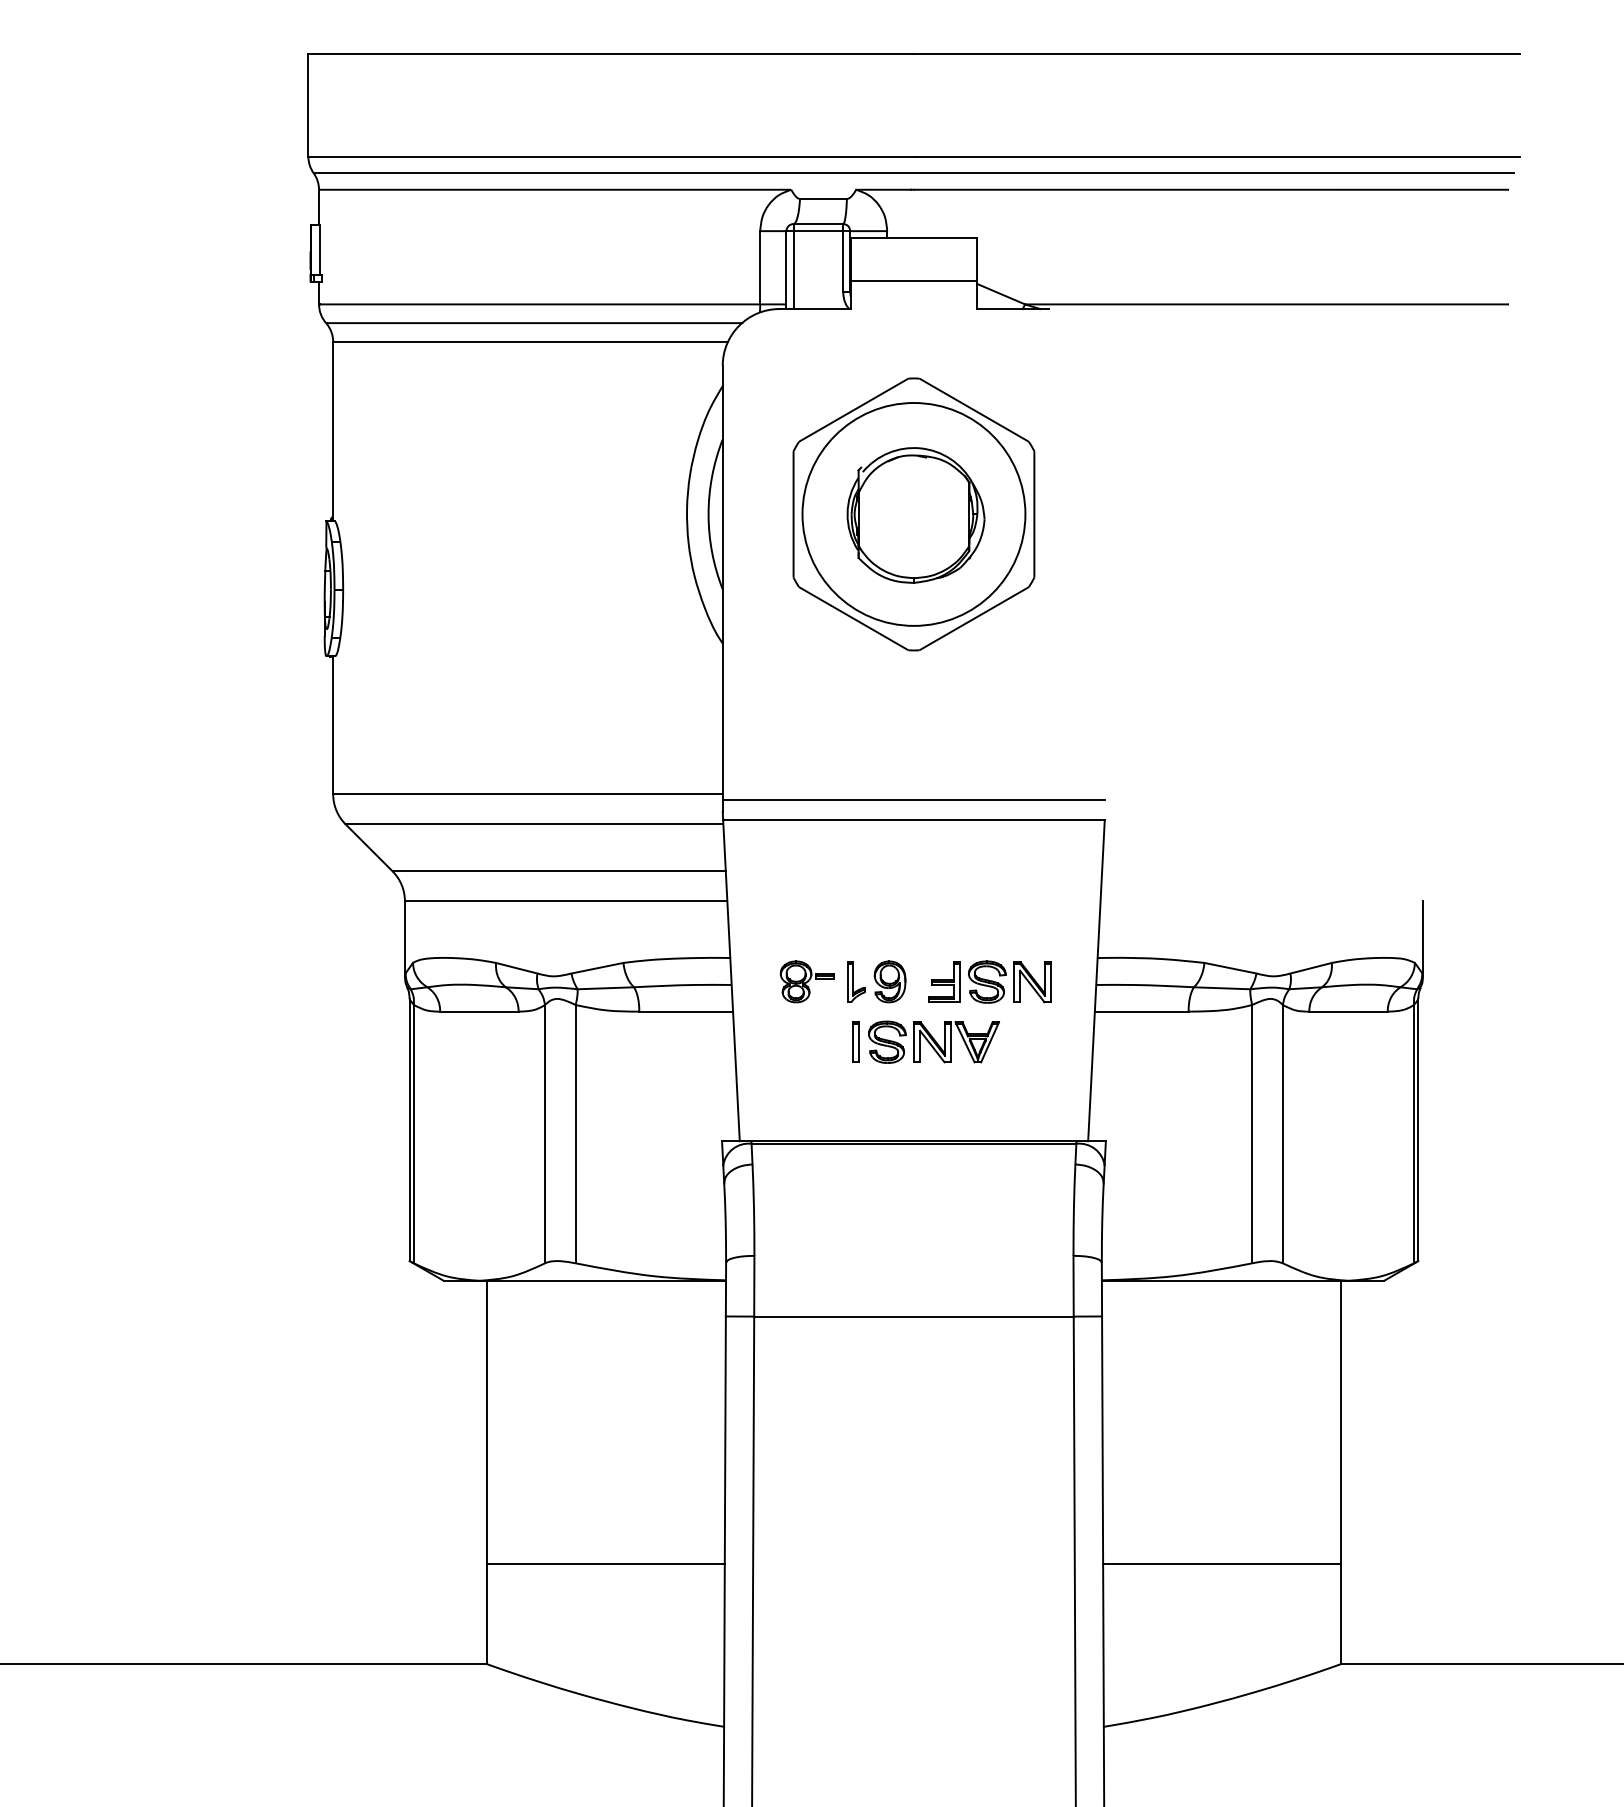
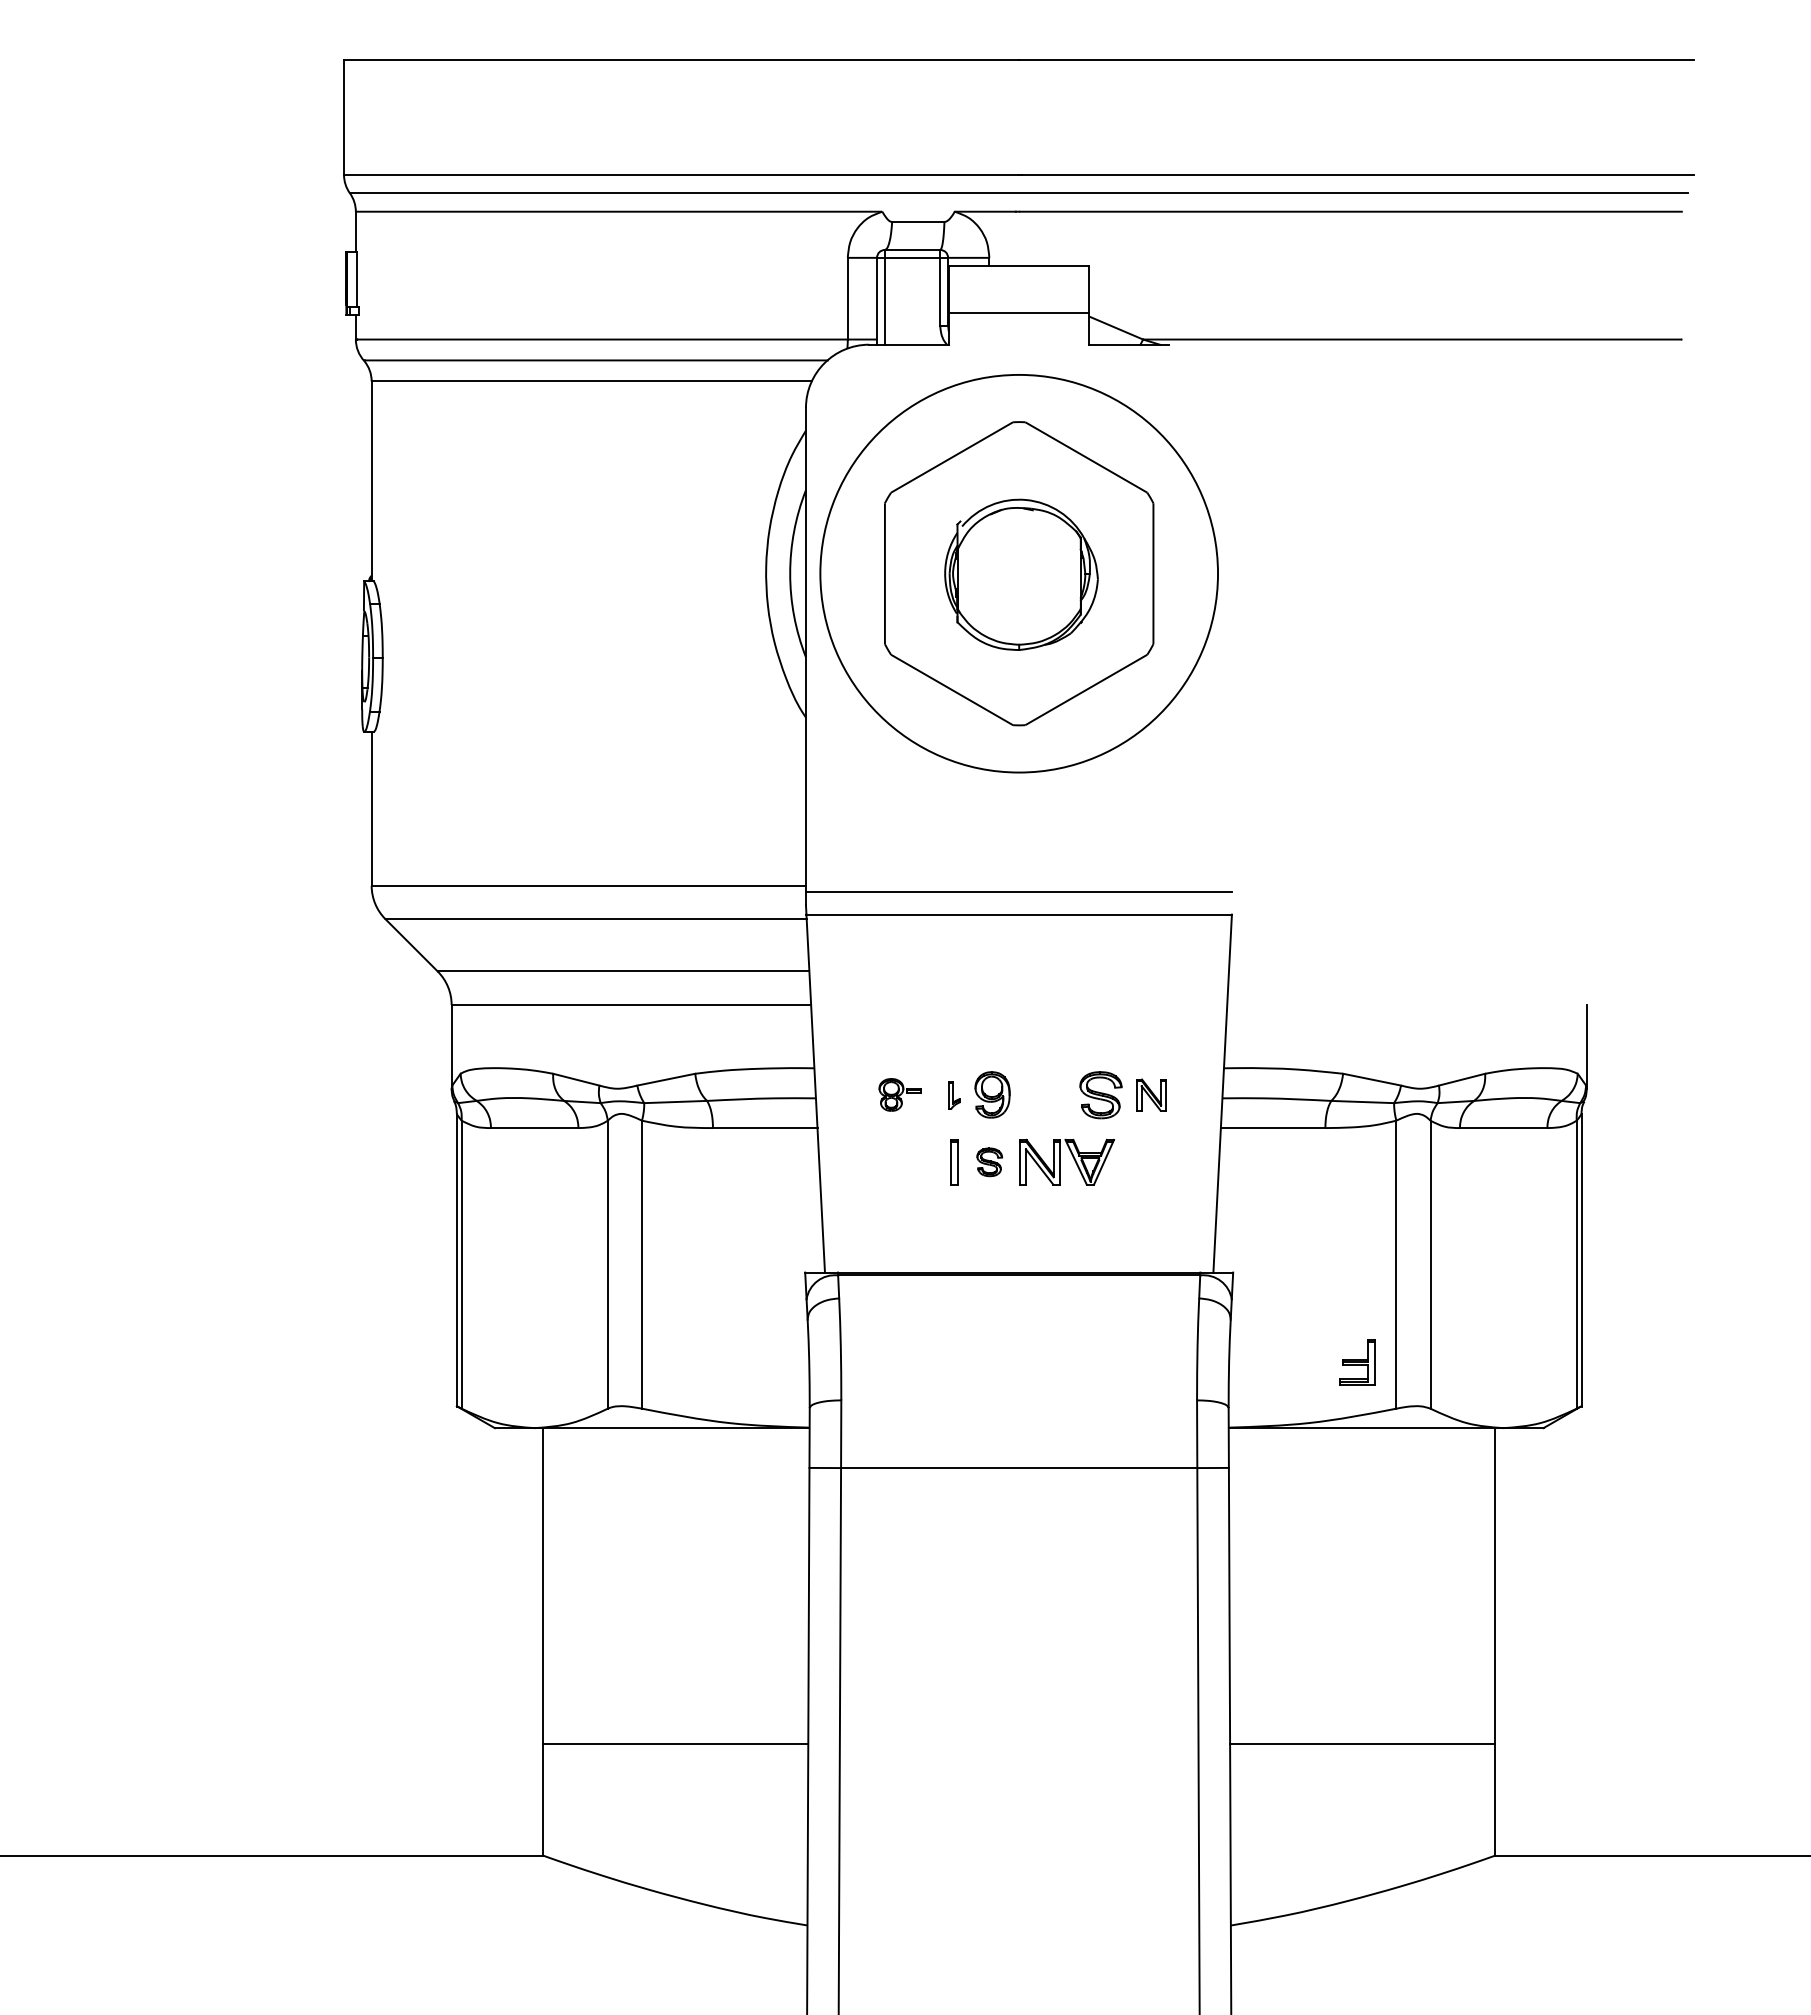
circle: (913, 514) -> (1018, 573), size x1.6
part: (806, 981) -> (899, 1094), size x0.7
part: (1032, 981) -> (1151, 1094), size x0.7
part: (855, 982) -> (954, 1095), size x0.6
part: (944, 982) -> (1357, 1362), moved
part: (887, 1042) -> (989, 1162), size x0.6

